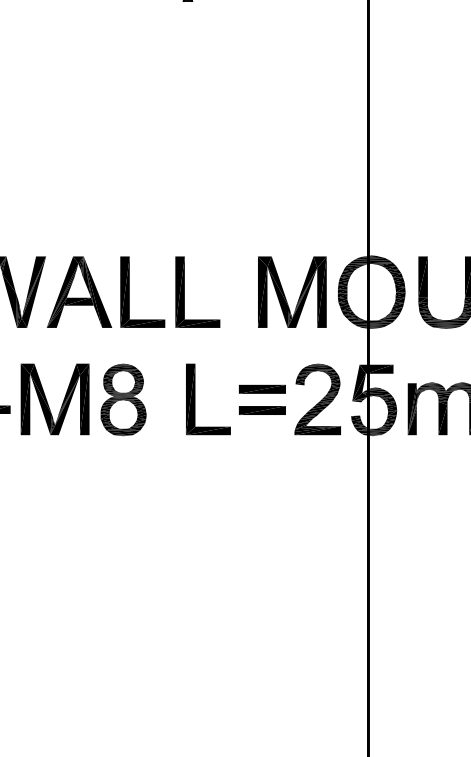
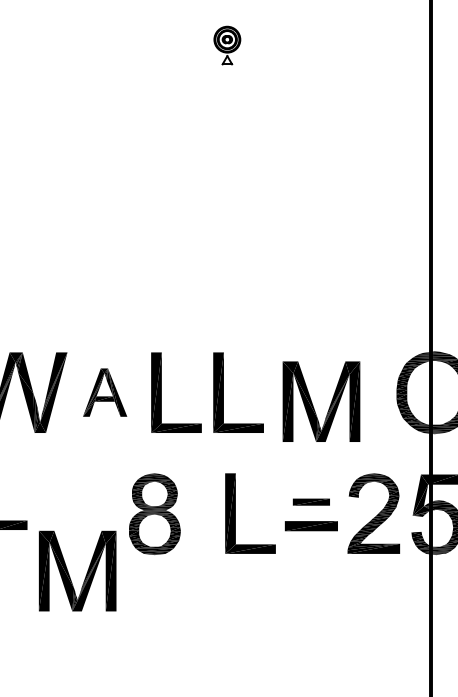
part: (79, 291) -> (105, 391), size x0.6
part: (285, 295) -> (313, 405), moved
part: (262, 388) -> (311, 501), size x0.7
part: (47, 400) -> (69, 572), moved

